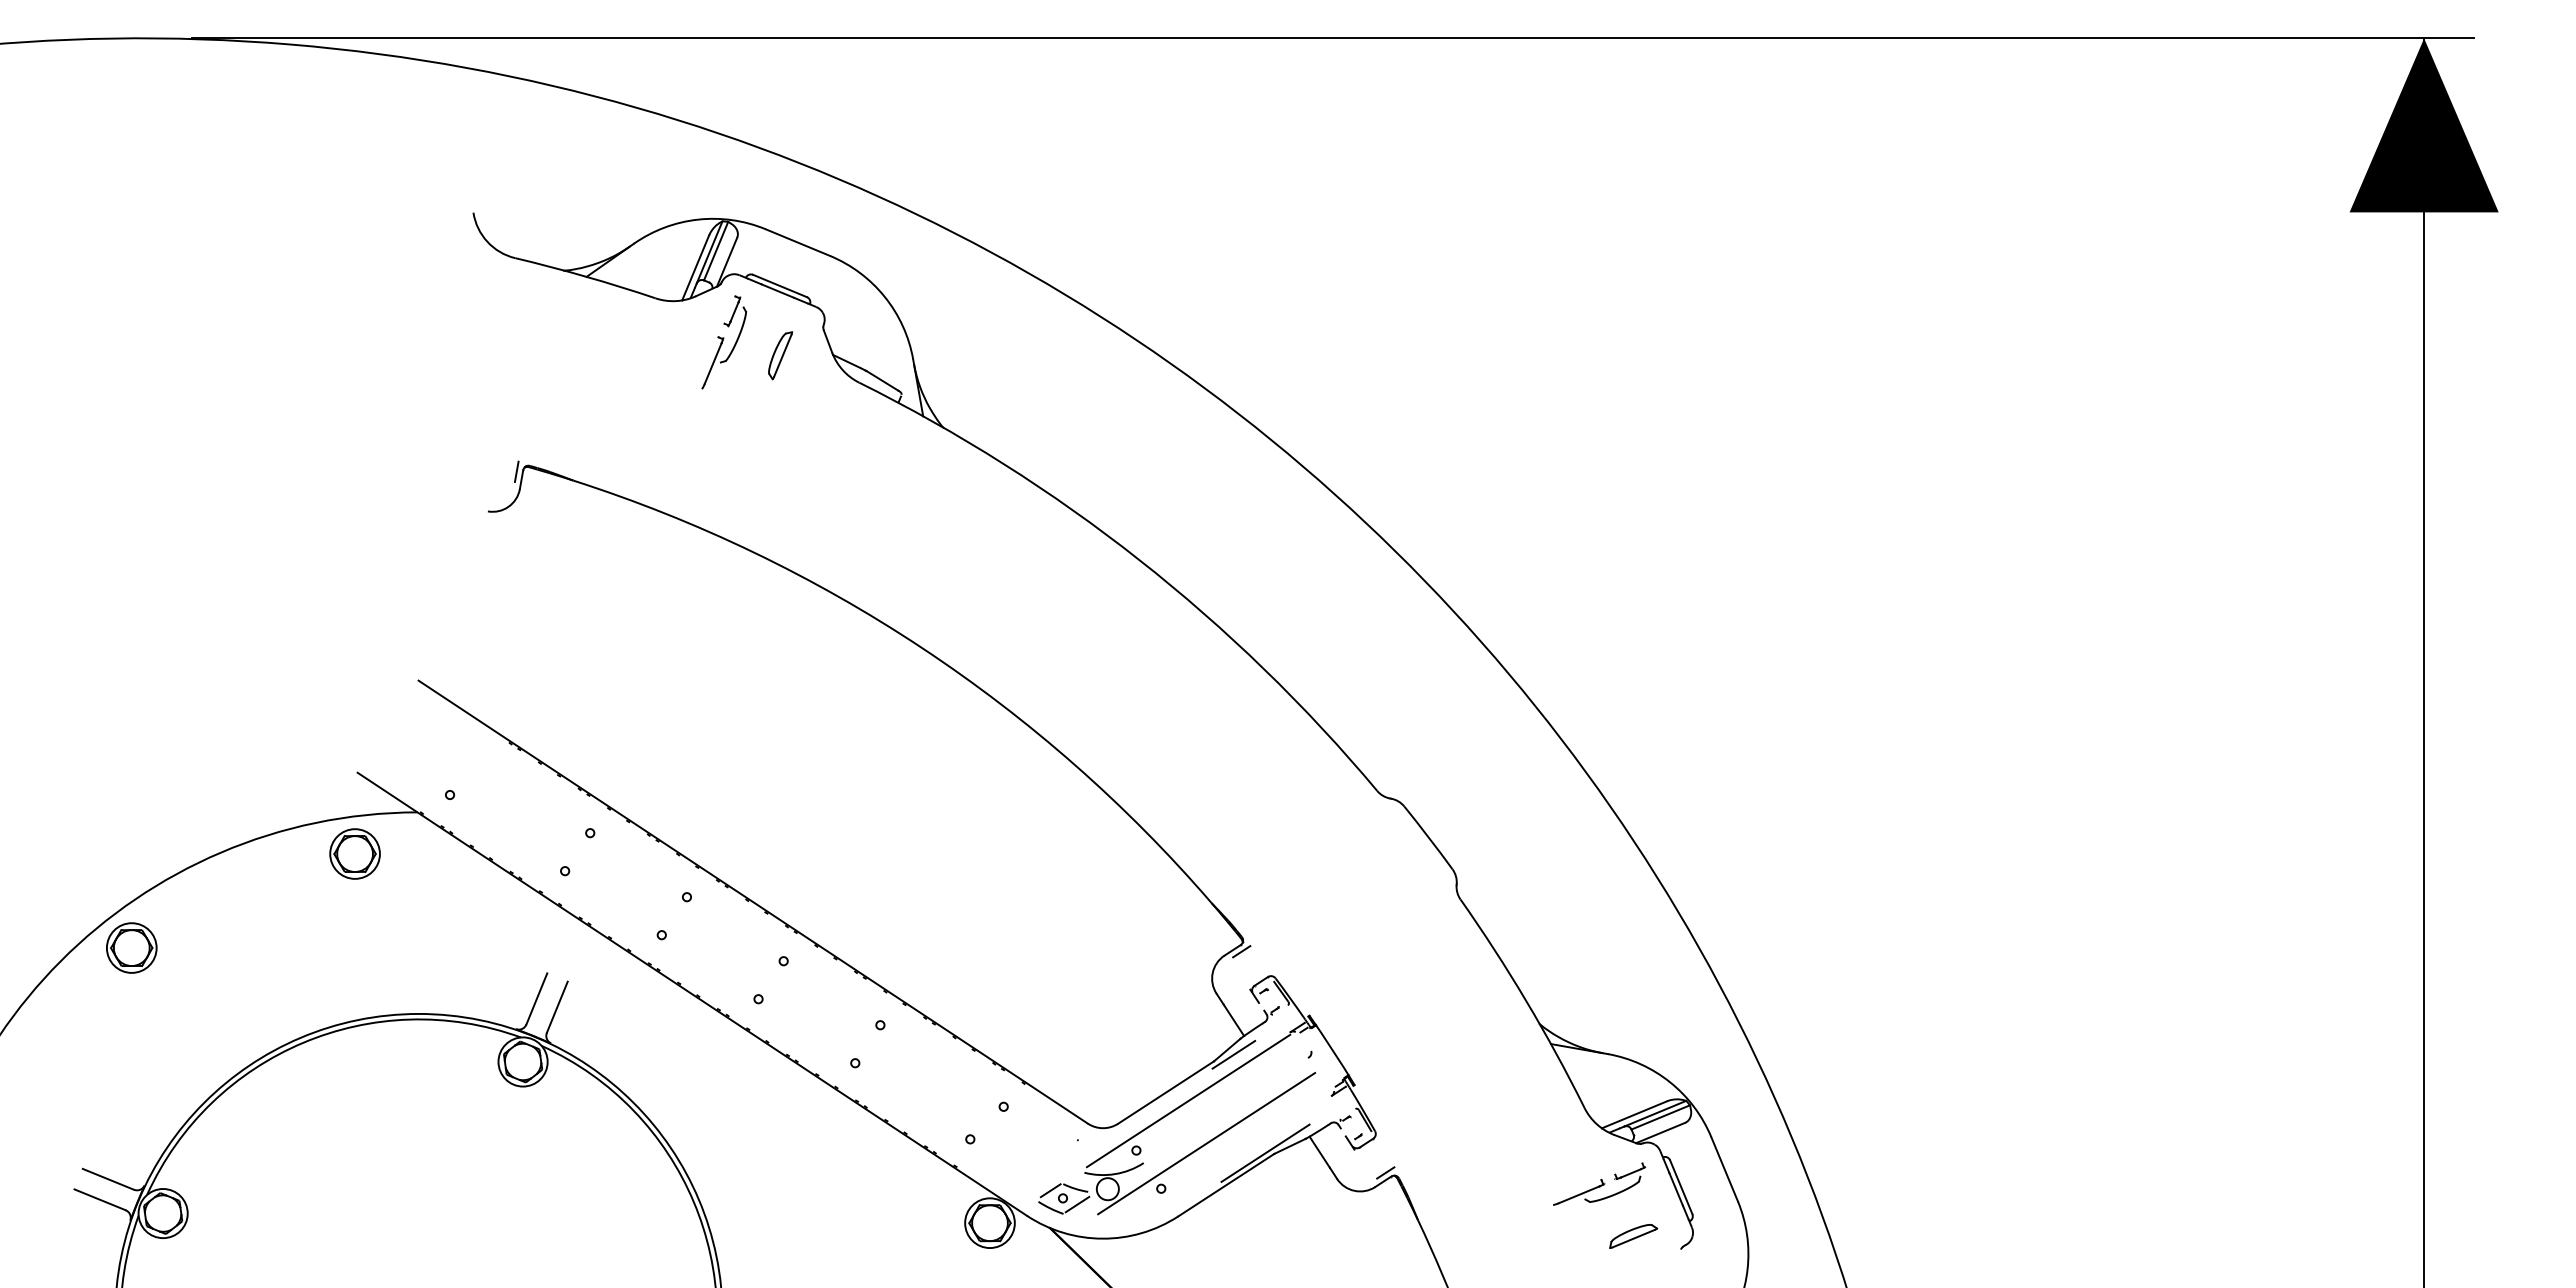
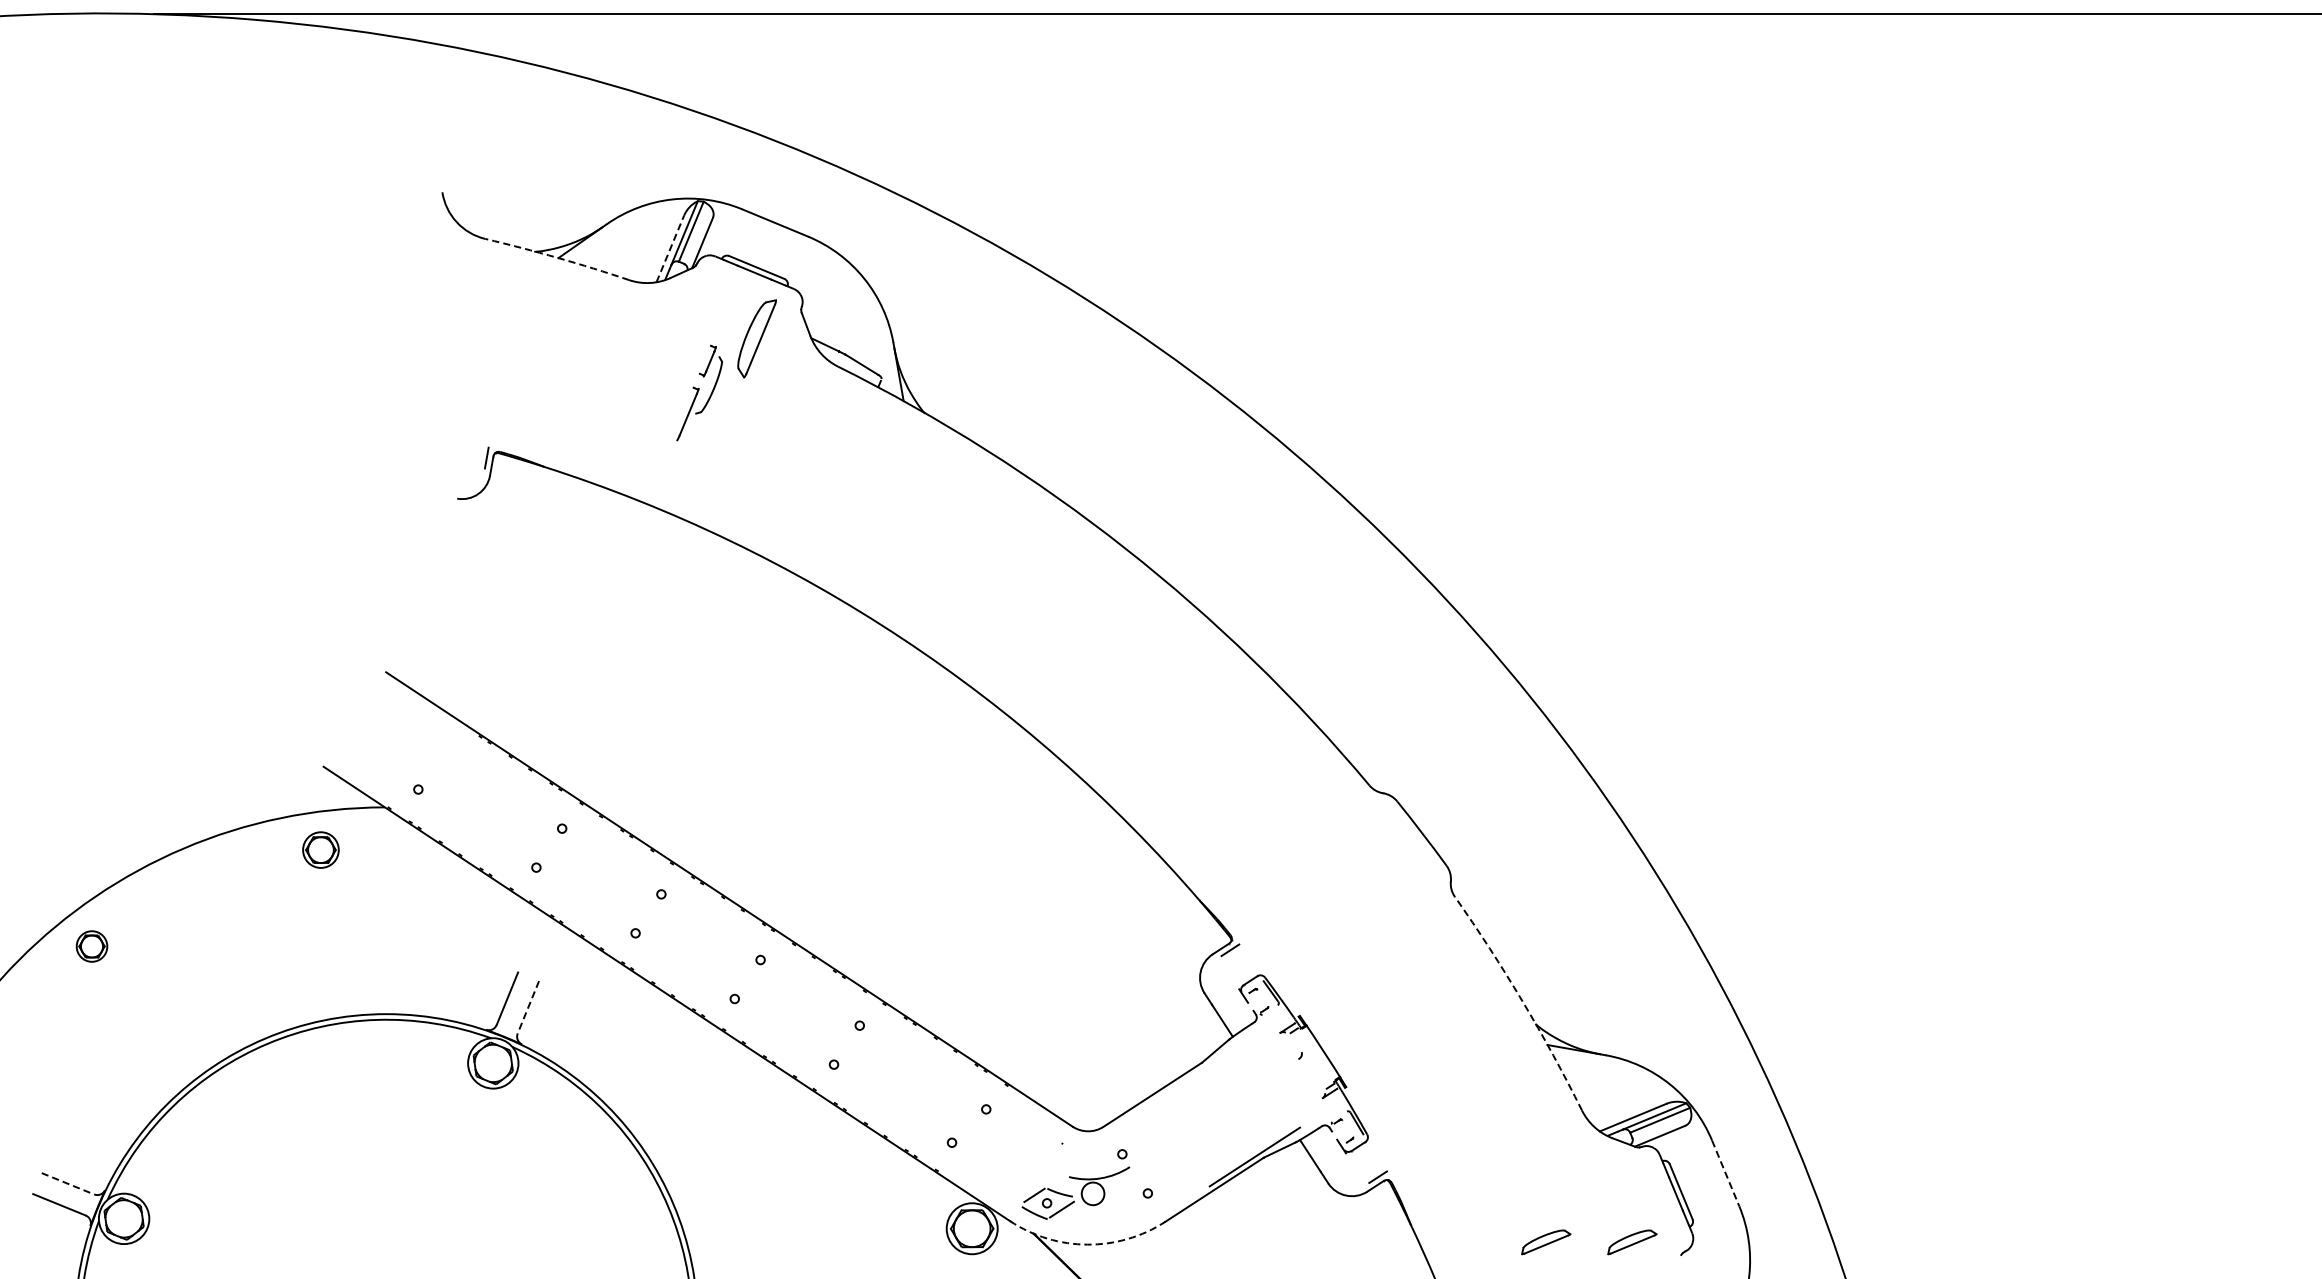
line: (695, 267) -> (670, 248), solid -> dashed
arc: (585, 276) -> (557, 257), solid -> dashed
part: (723, 342) -> (698, 393), moved
part: (780, 355) -> (757, 338), size x1.6
part: (354, 853) -> (320, 849), size x0.7
part: (131, 947) -> (91, 945), size x0.6
arc: (1526, 1001) -> (1522, 1001), solid -> dashed
line: (557, 1007) -> (528, 1007), solid -> dashed
line: (1233, 1054) -> (1221, 1055), removed
line: (1188, 1100) -> (1175, 1102), removed
line: (1206, 1143) -> (1194, 1147), removed
line: (1724, 1169) -> (1725, 1173), solid -> dashed
line: (108, 1179) -> (68, 1183), solid -> dashed
part: (1599, 1183) -> (1597, 1188), removed
part: (1549, 1236) -> (1546, 1242), added
arc: (1102, 1238) -> (1087, 1244), solid -> dashed

